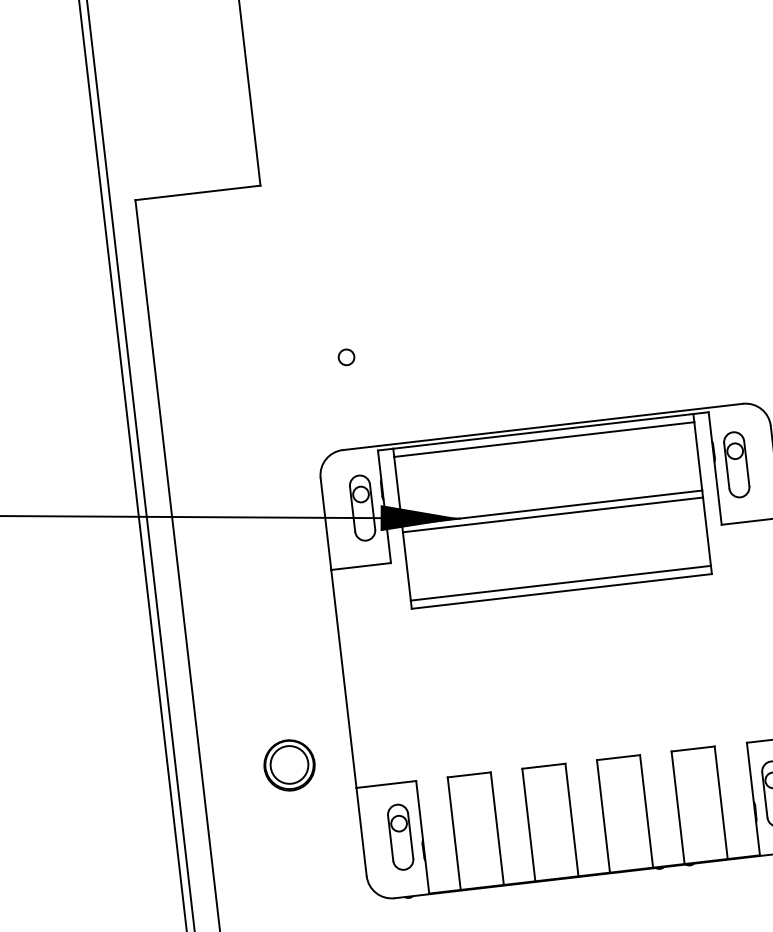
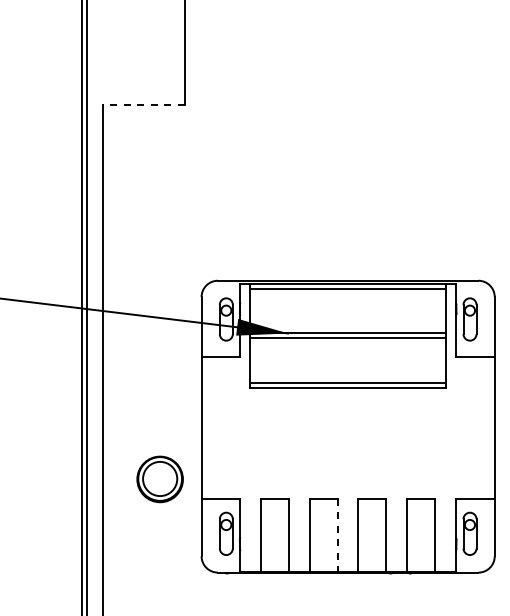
line: (197, 192) -> (143, 104), solid -> dashed
circle: (346, 357) -> (227, 221), removed
part: (289, 765) -> (160, 479), size x1.4
line: (571, 820) -> (337, 535), solid -> dashed

